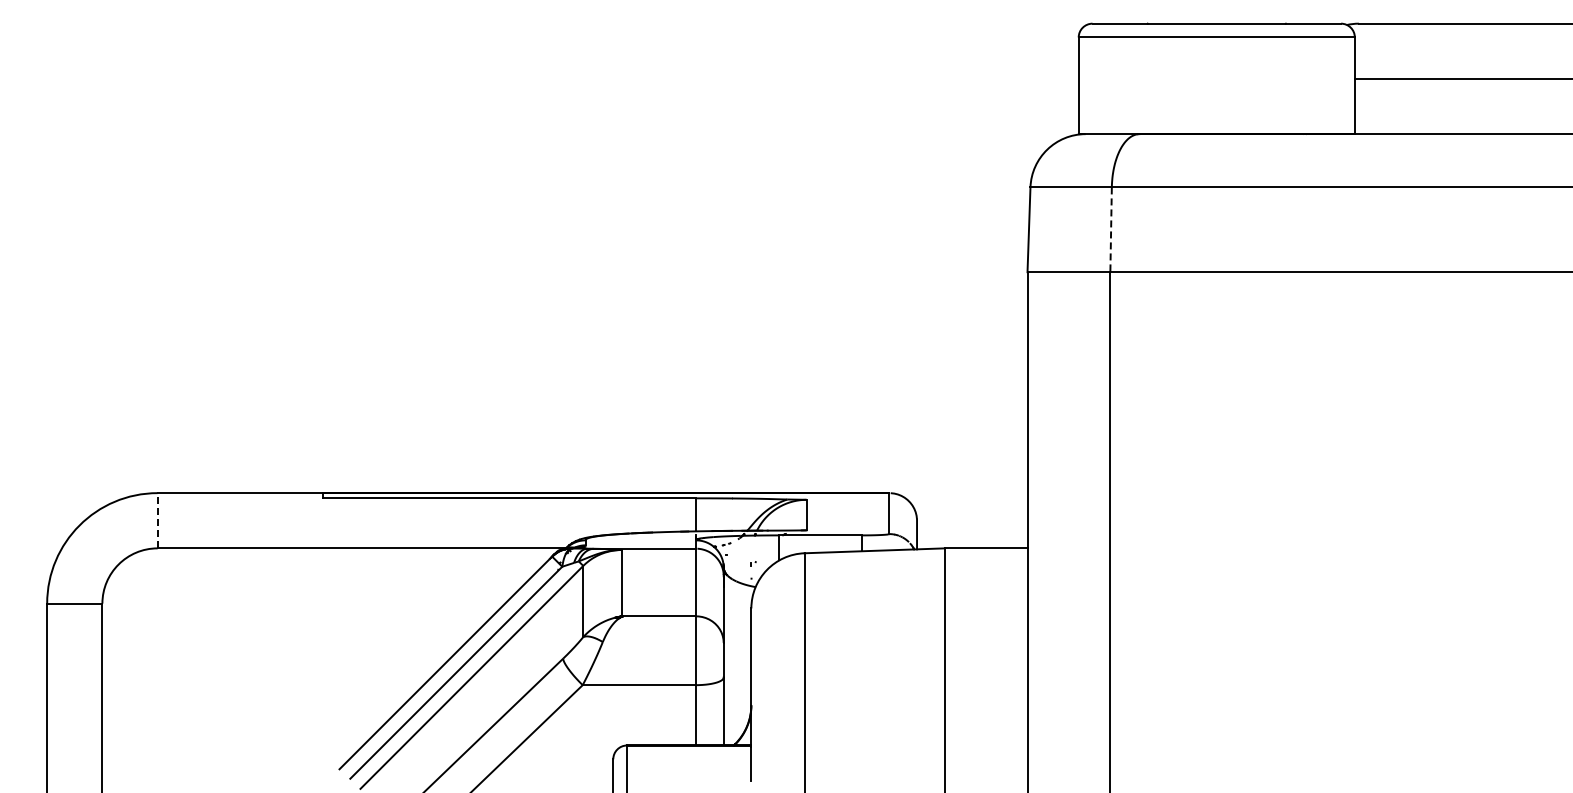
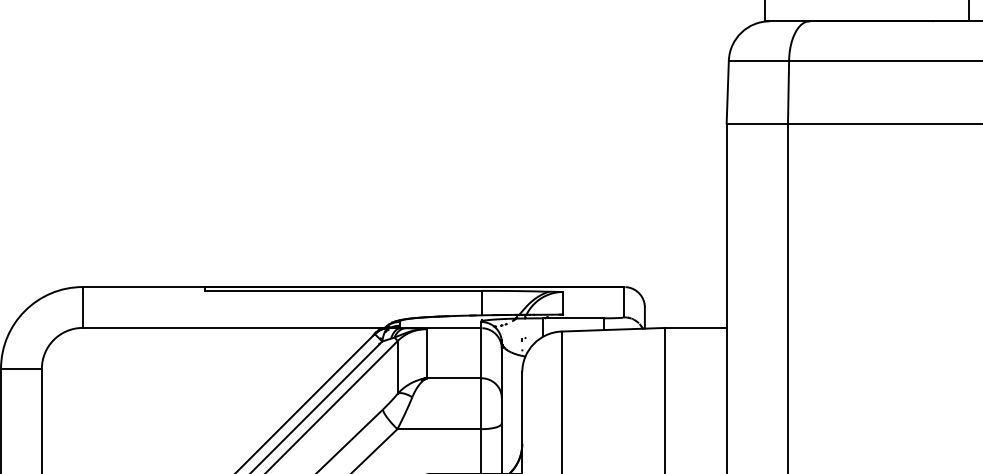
line: (1111, 230) -> (788, 92), dashed -> solid
line: (157, 520) -> (82, 307), dashed -> solid

